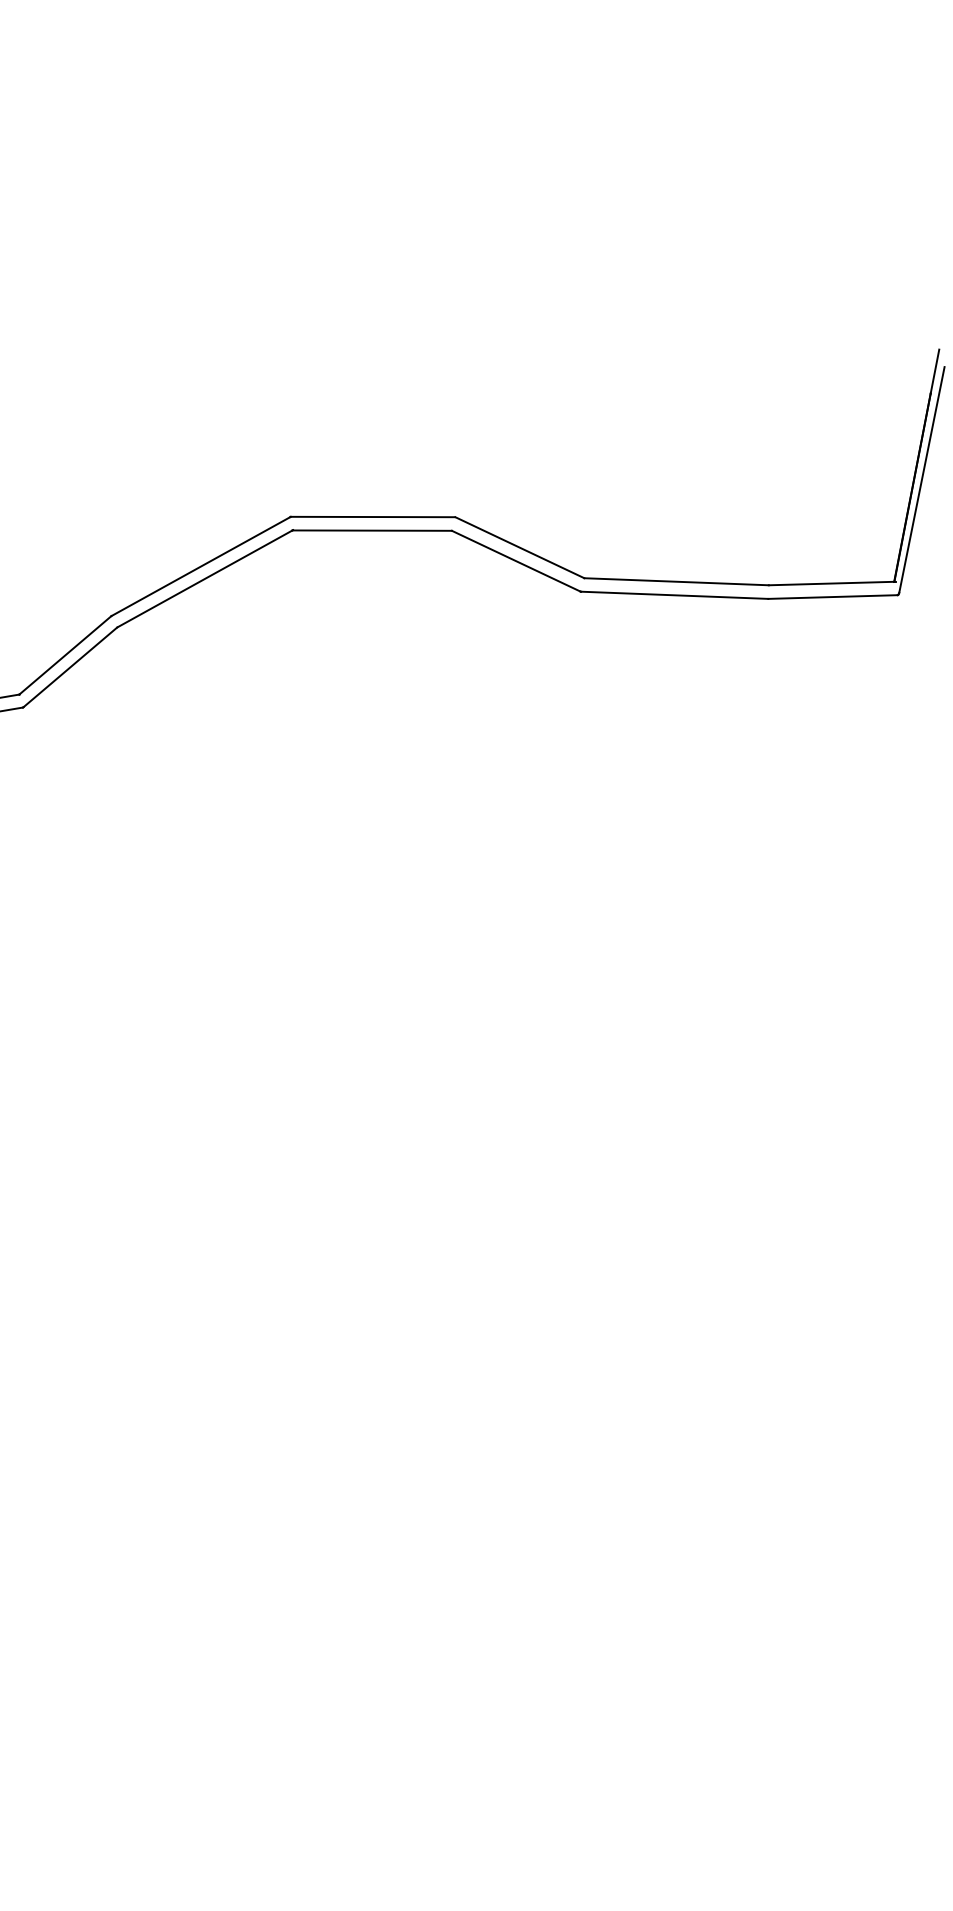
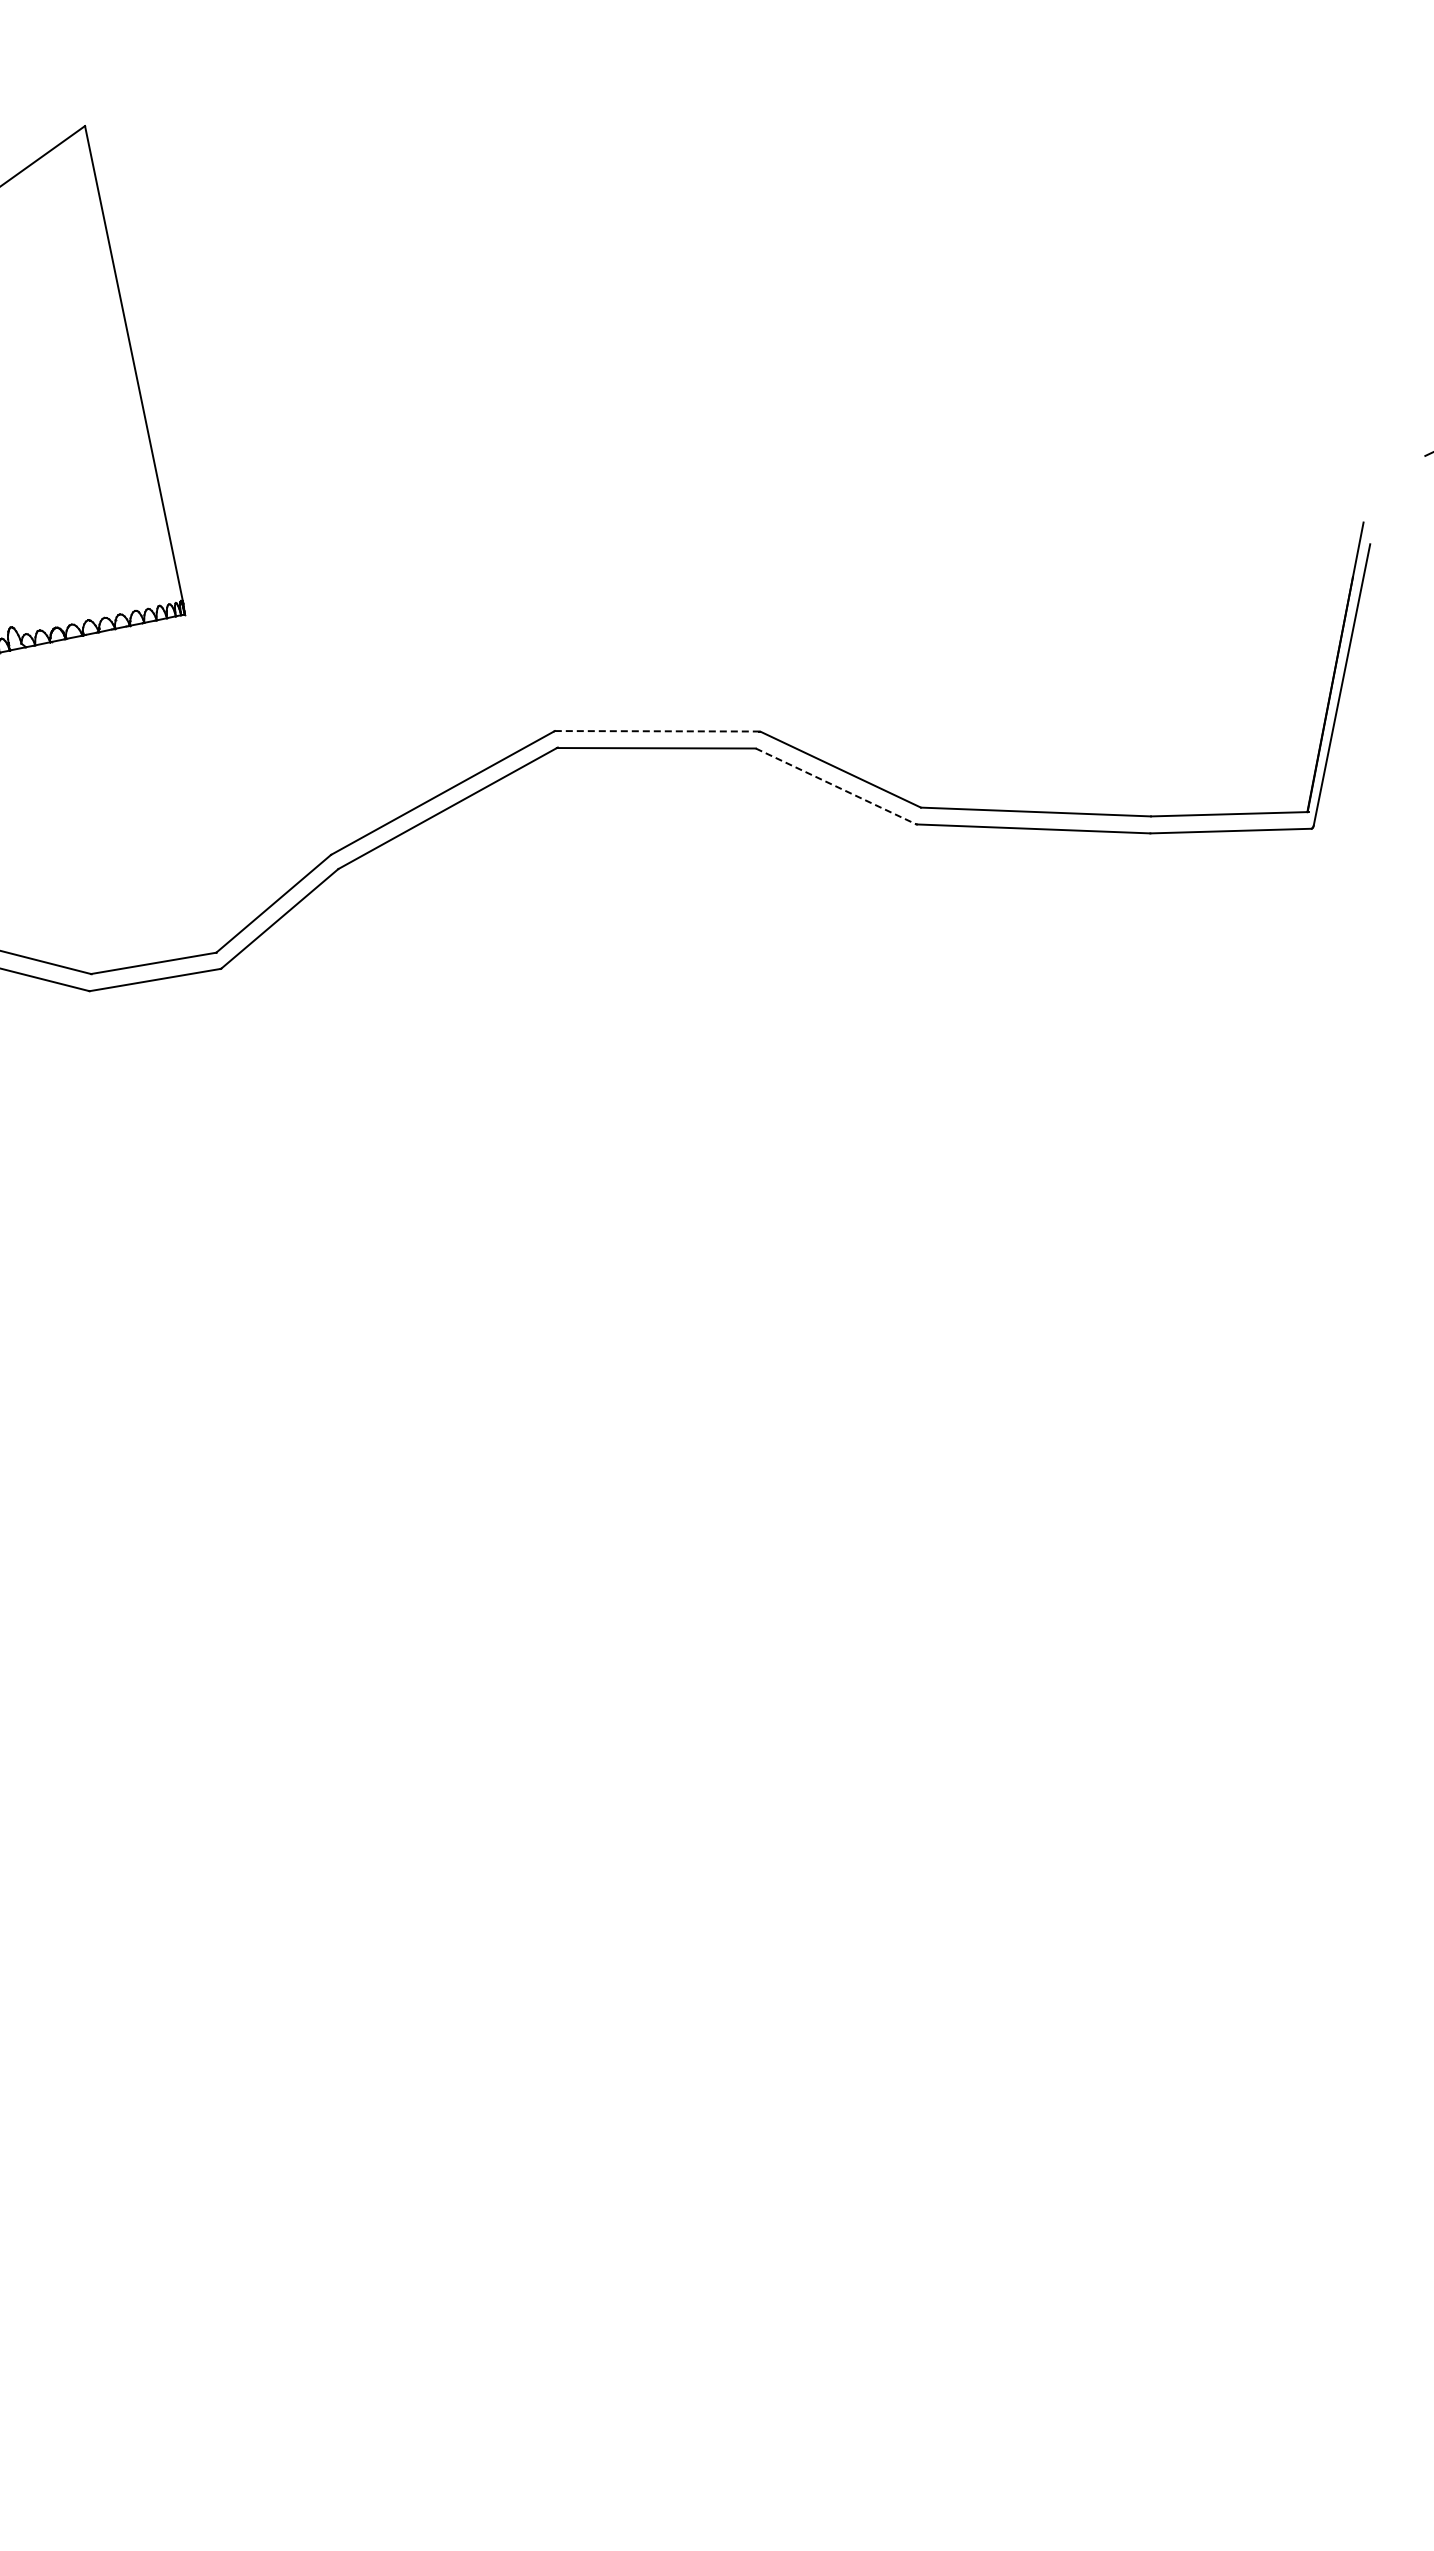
line: (373, 517) -> (657, 731), solid -> dashed
line: (516, 561) -> (836, 786), solid -> dashed

